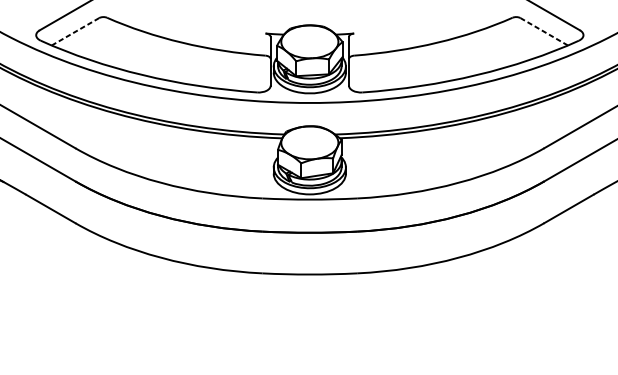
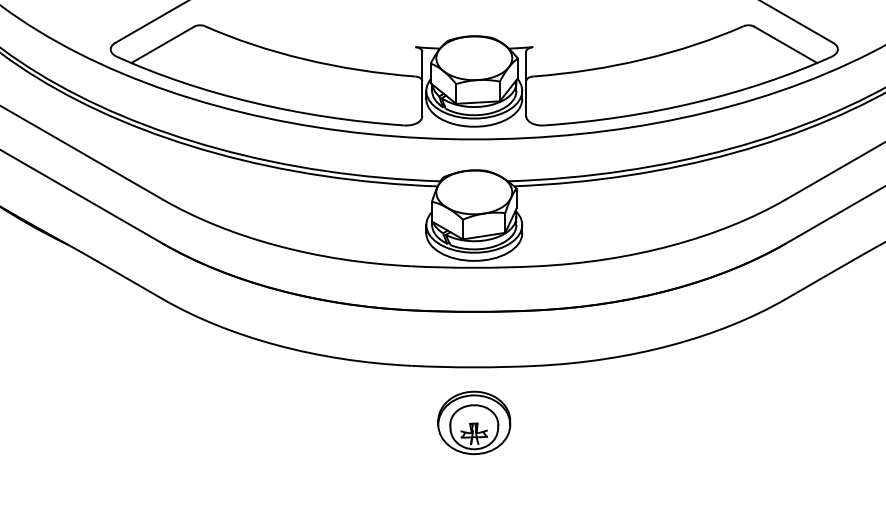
line: (544, 31) -> (785, 44), dashed -> solid
line: (75, 32) -> (162, 45), dashed -> solid
part: (310, 316) -> (474, 422), added

